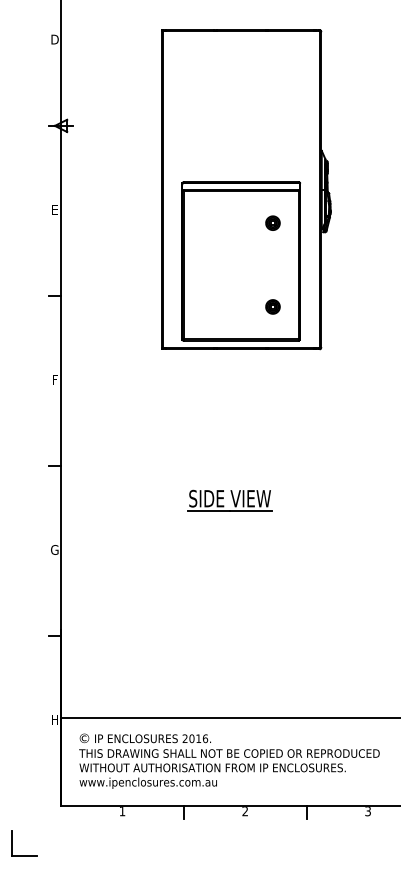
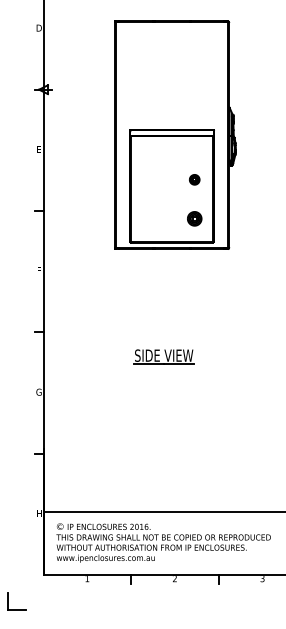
part: (272, 222) -> (194, 179), moved
part: (272, 306) -> (194, 218), size x1.4

